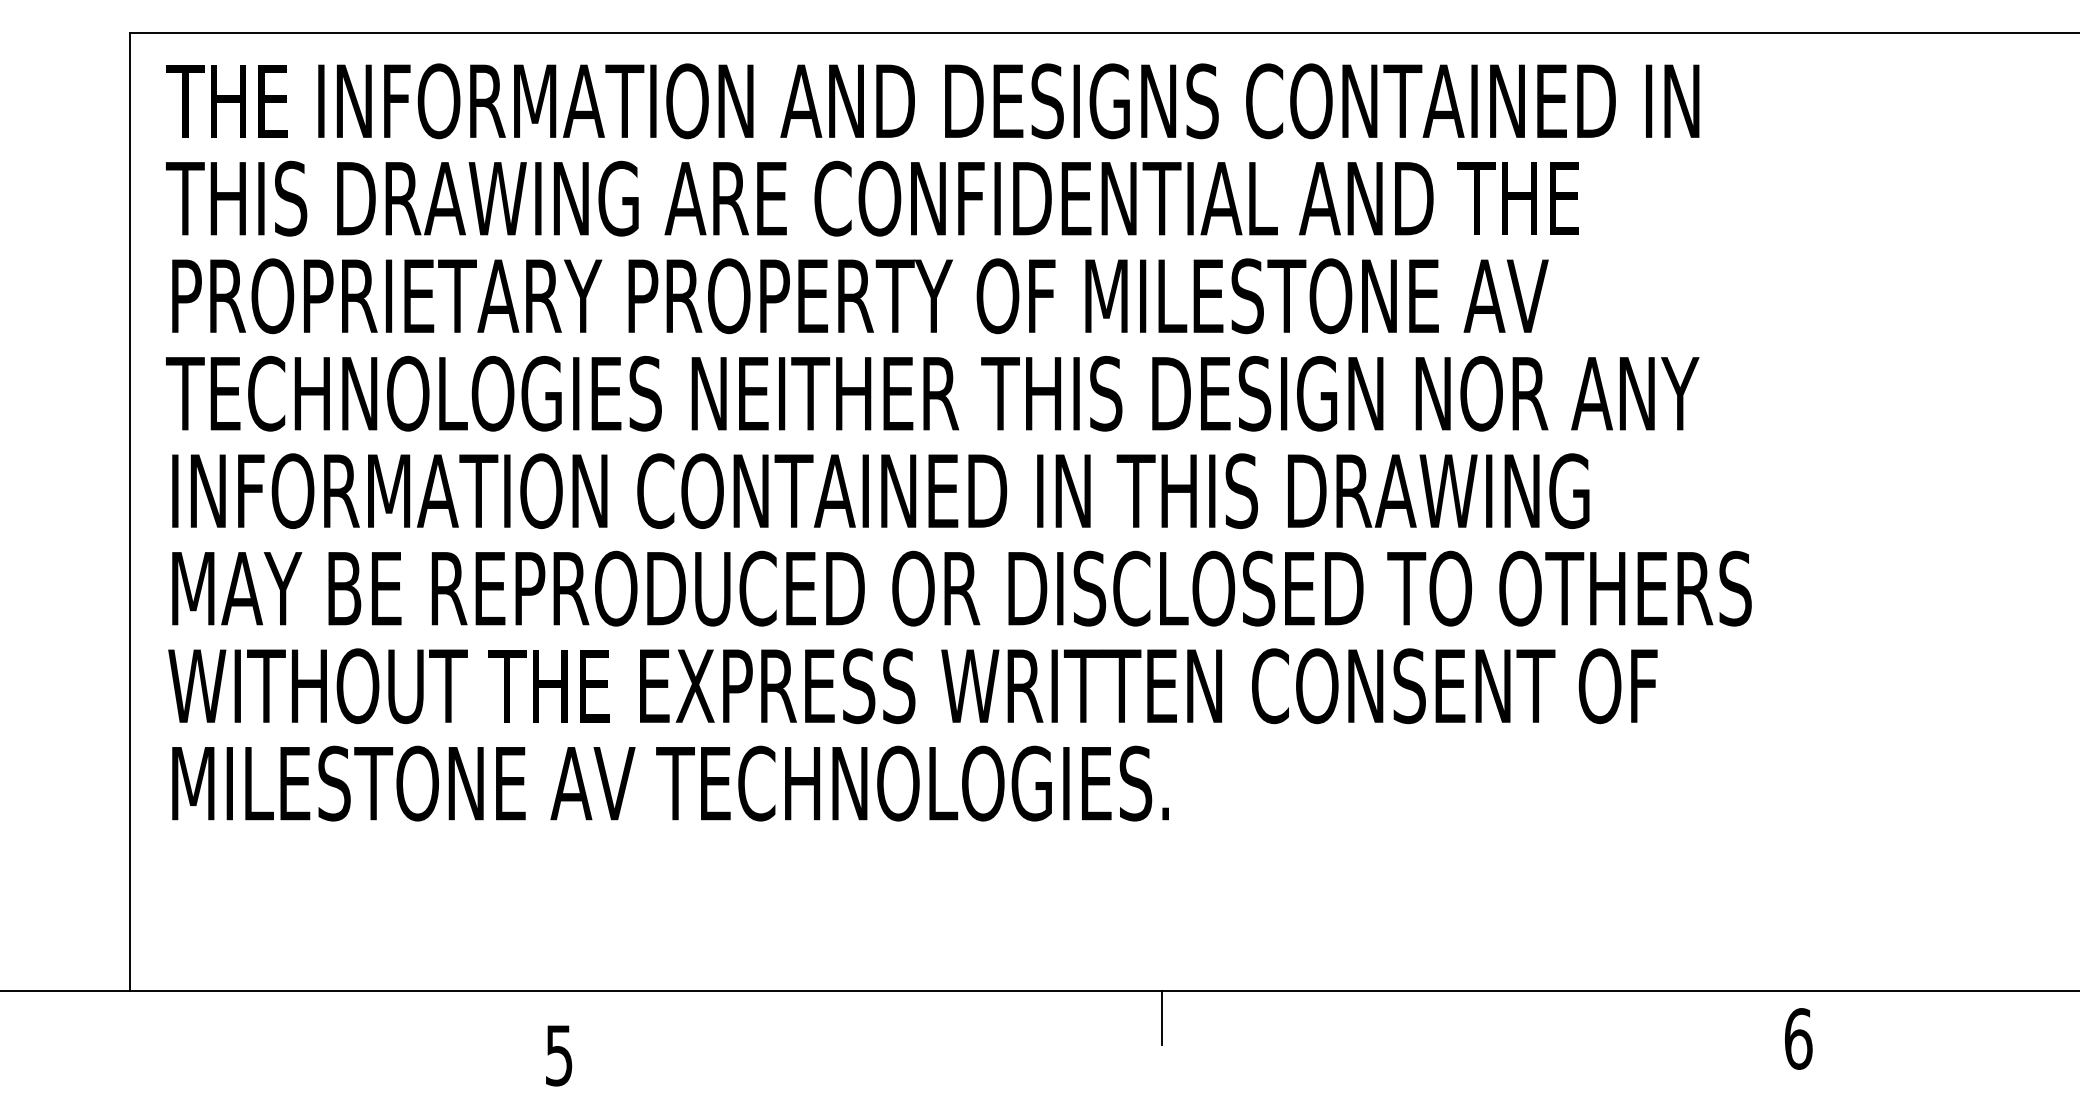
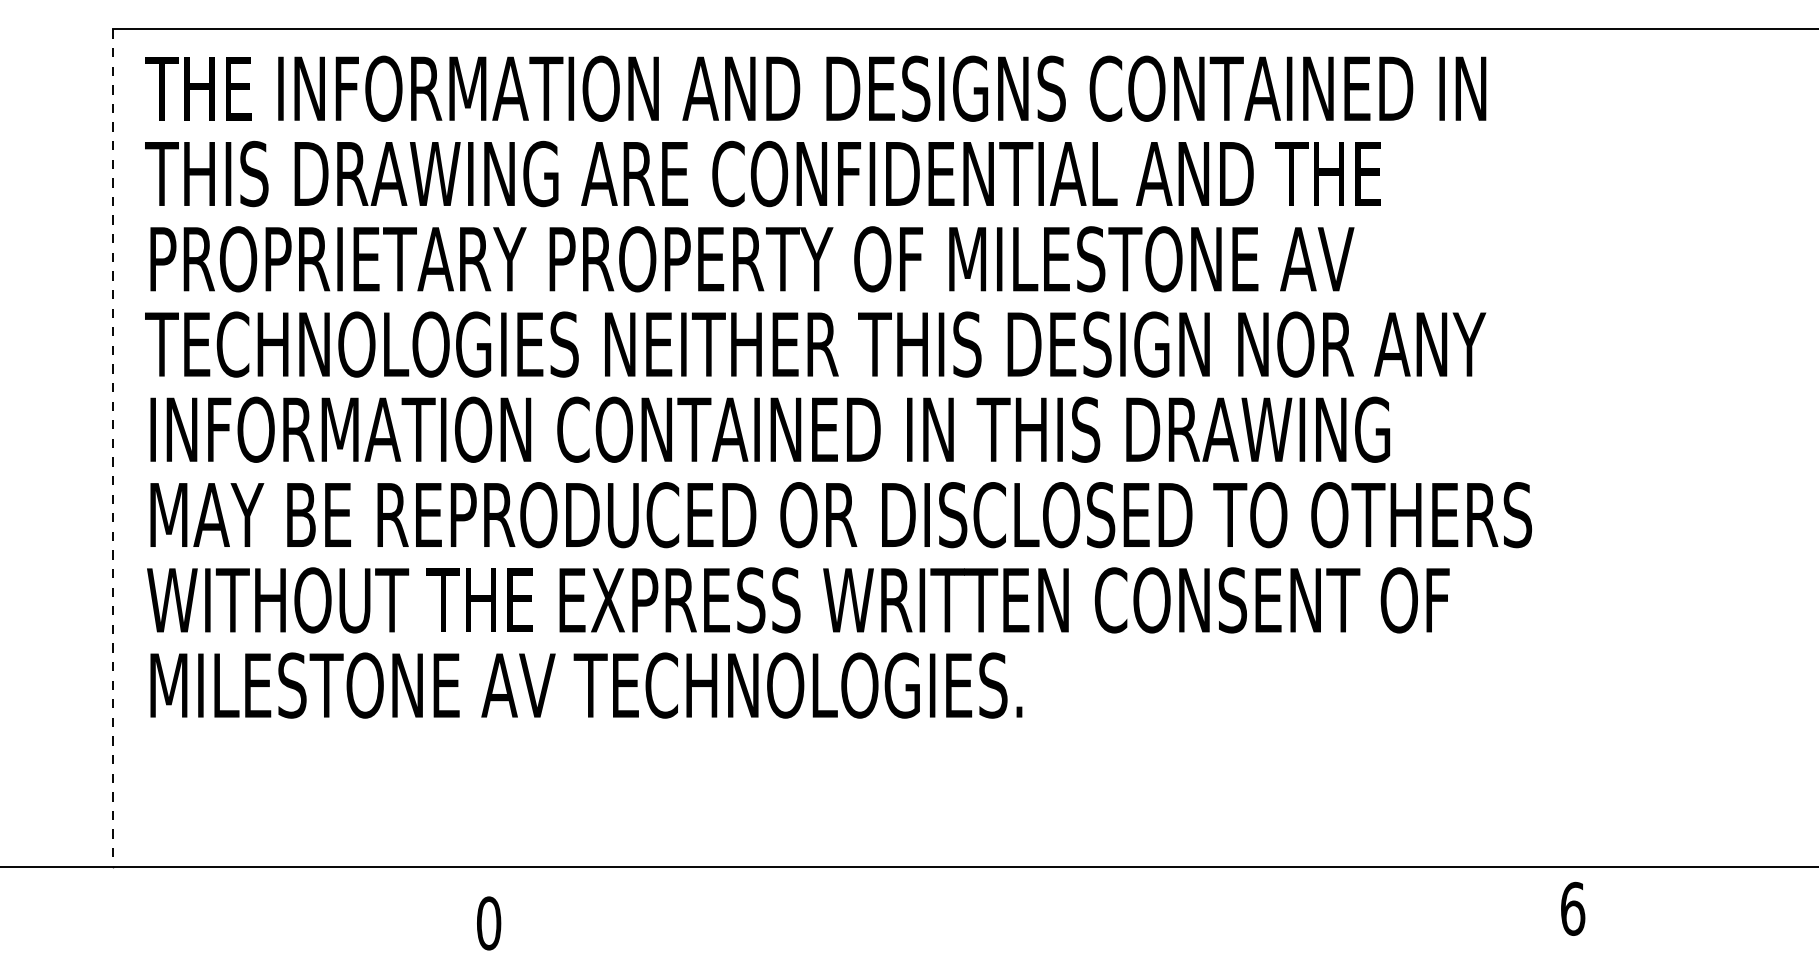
line: (129, 512) -> (113, 448), solid -> dashed
line: (1161, 1016) -> (1015, 889), removed
text: (559, 1055) -> (489, 923), 5 -> 0

